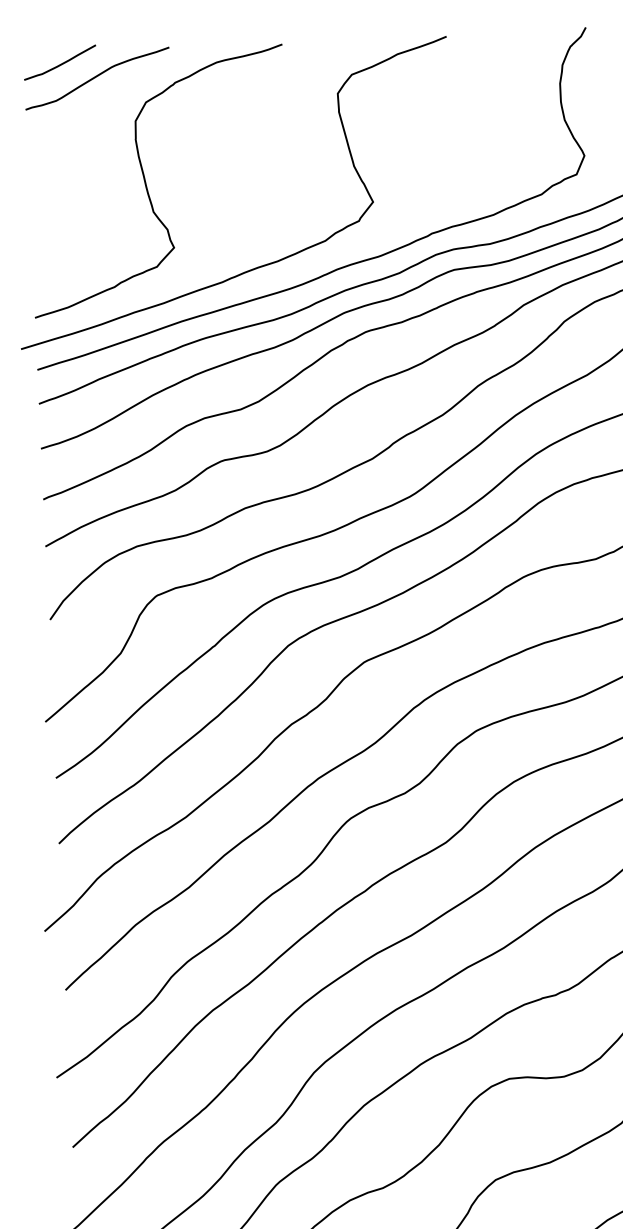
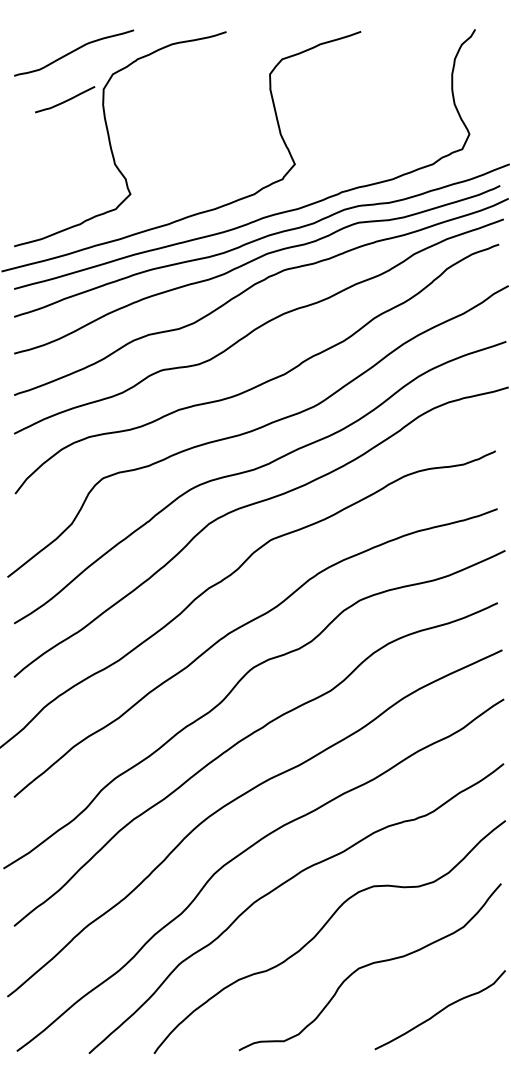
curve: (60, 63) -> (65, 100), moved

